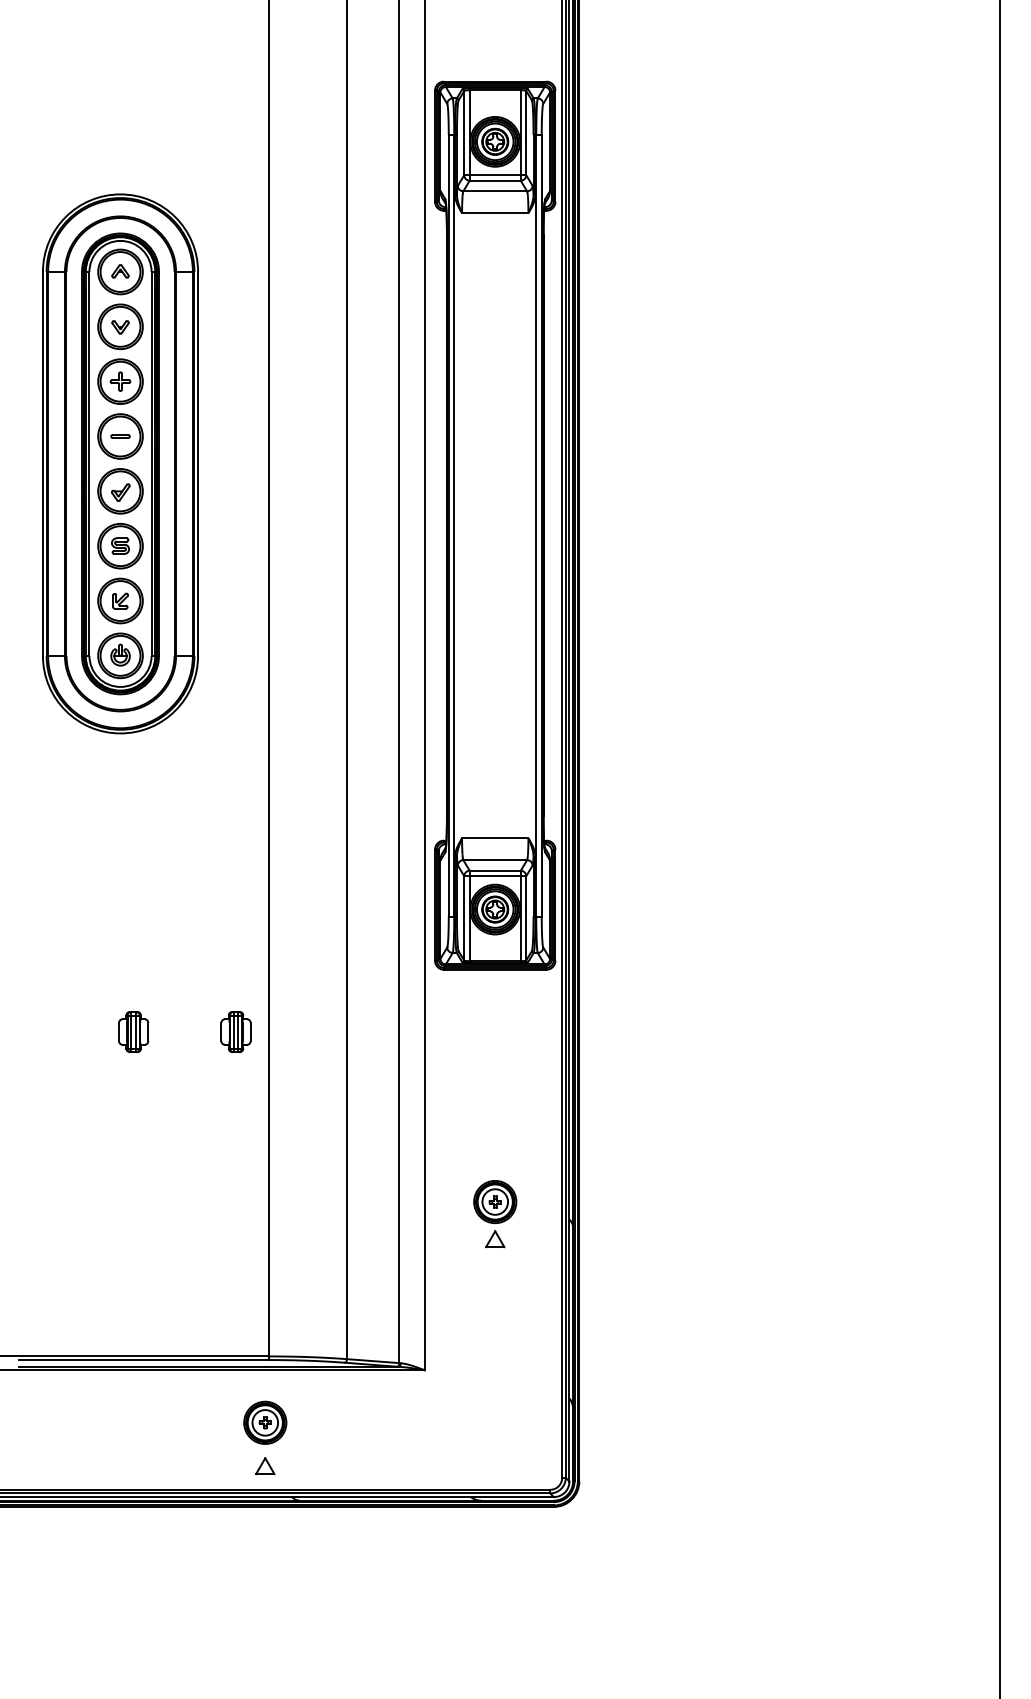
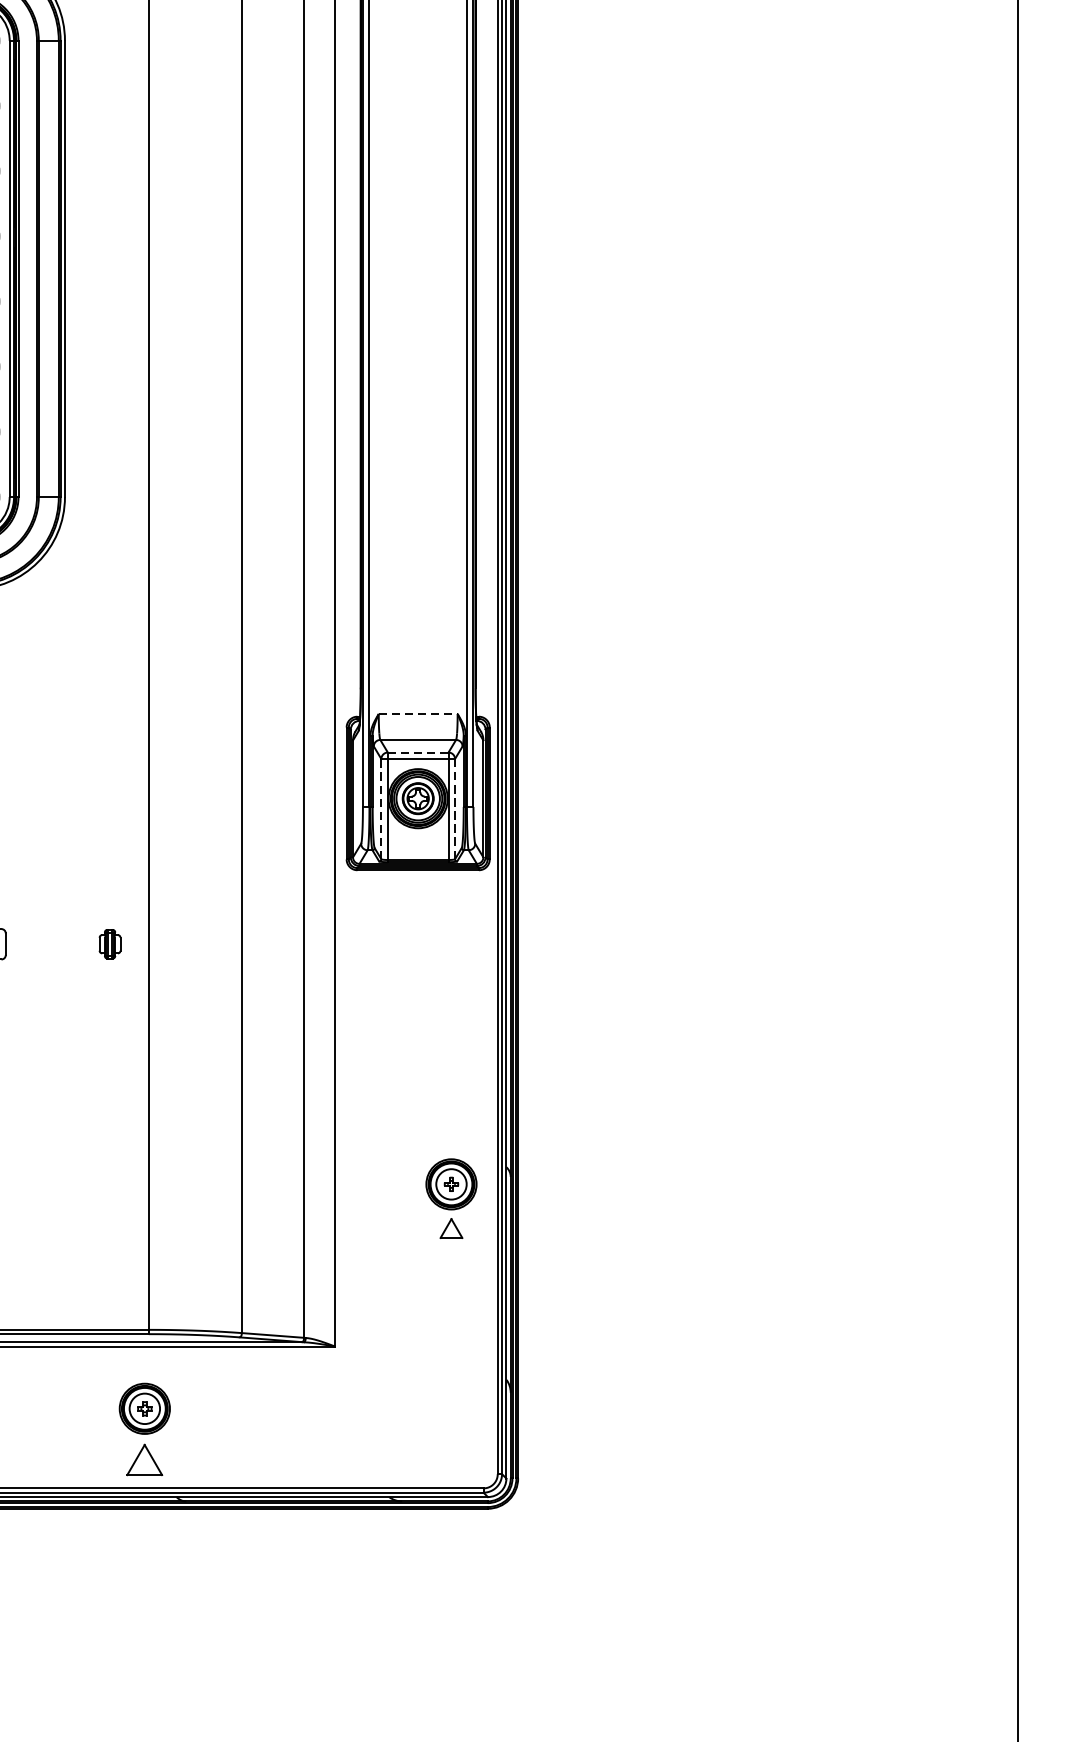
line: (495, 838) -> (418, 714), solid -> dashed
line: (495, 870) -> (418, 752), solid -> dashed
line: (464, 917) -> (381, 808), solid -> dashed
line: (526, 918) -> (455, 809), solid -> dashed
part: (235, 1031) -> (109, 943), size x0.6
part: (495, 1214) -> (451, 1199), moved
part: (265, 1466) -> (145, 1460), size x1.6

